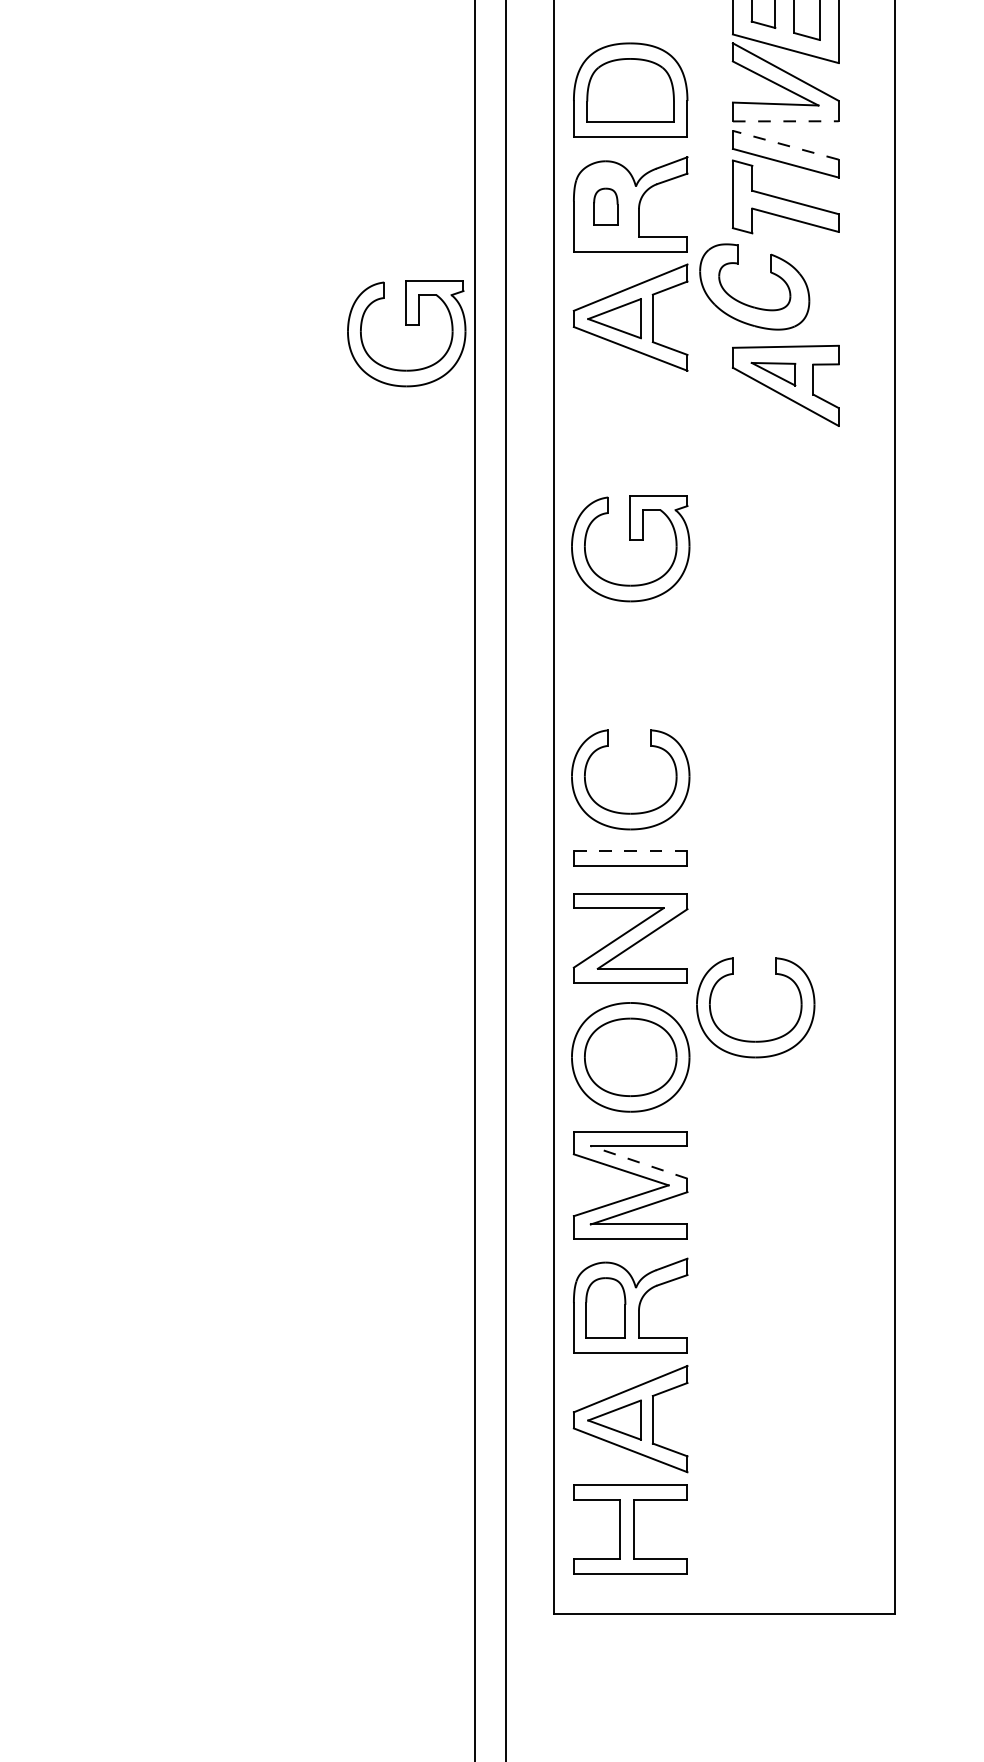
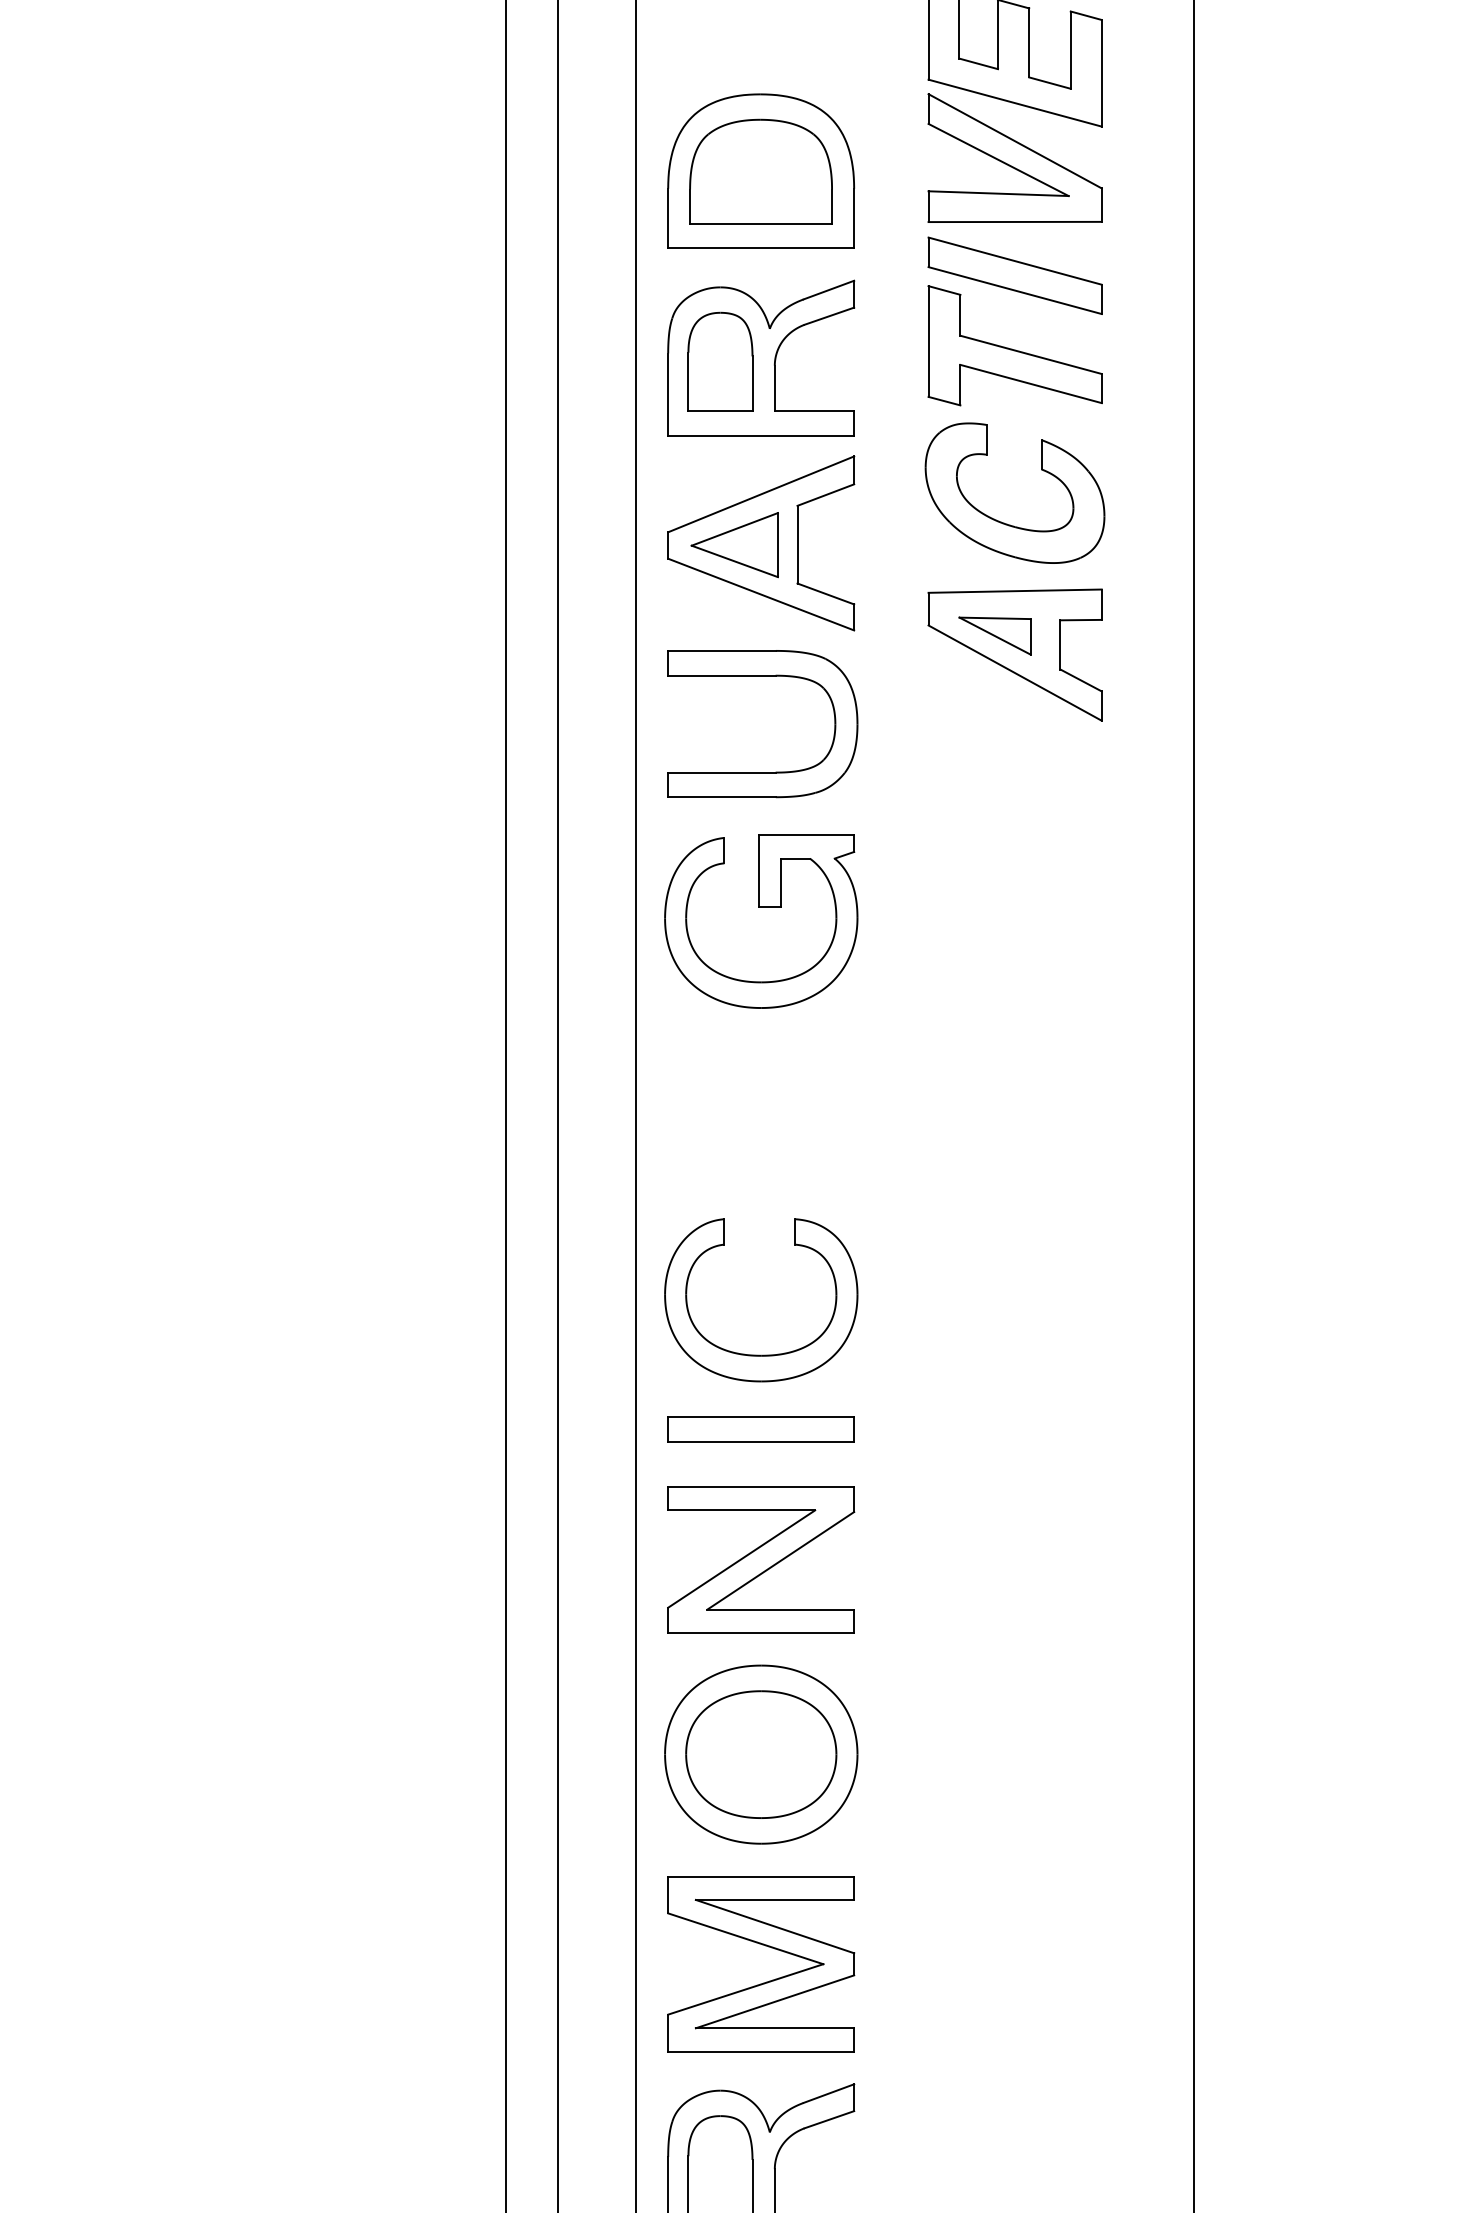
line: (785, 121) -> (1014, 222), dashed -> solid
line: (785, 145) -> (1014, 261), dashed -> solid
part: (605, 206) -> (719, 361), size x1.67
part: (748, 304) -> (1004, 521), moved
part: (406, 325) -> (394, 556), removed
part: (631, 398) -> (762, 675), added
line: (630, 851) -> (760, 1417), dashed -> solid
part: (755, 1040) -> (965, 1727), removed
line: (638, 1162) -> (773, 1926), dashed -> solid

